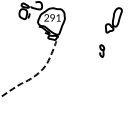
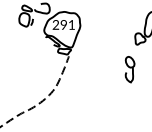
part: (102, 50) -> (130, 68), size x1.6

